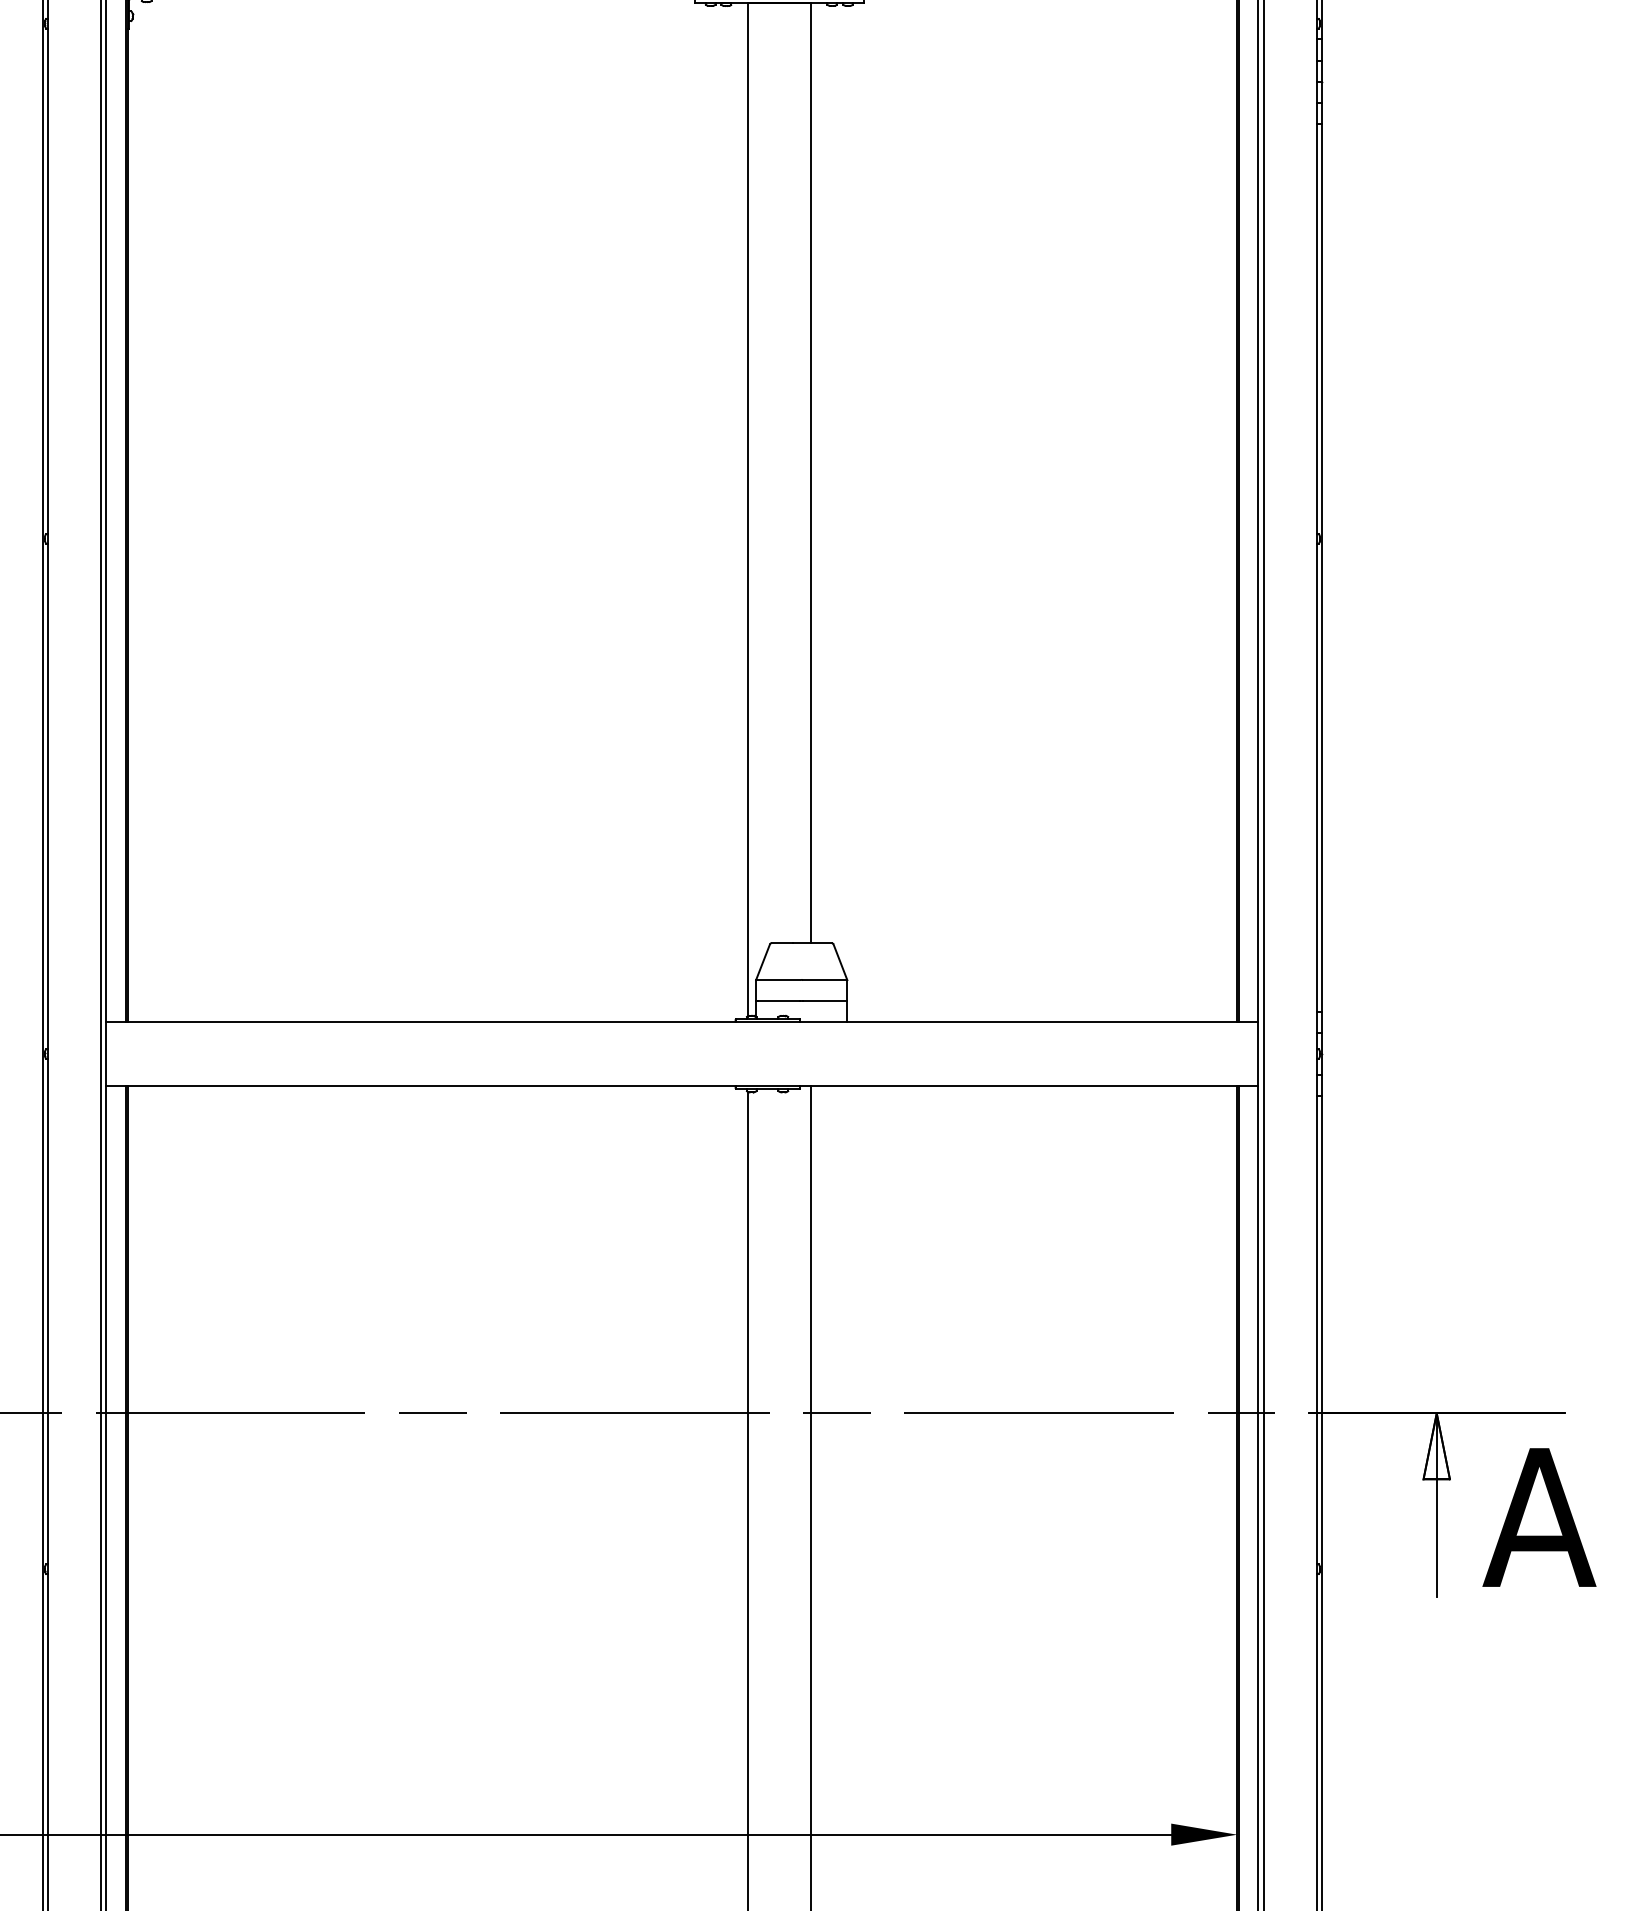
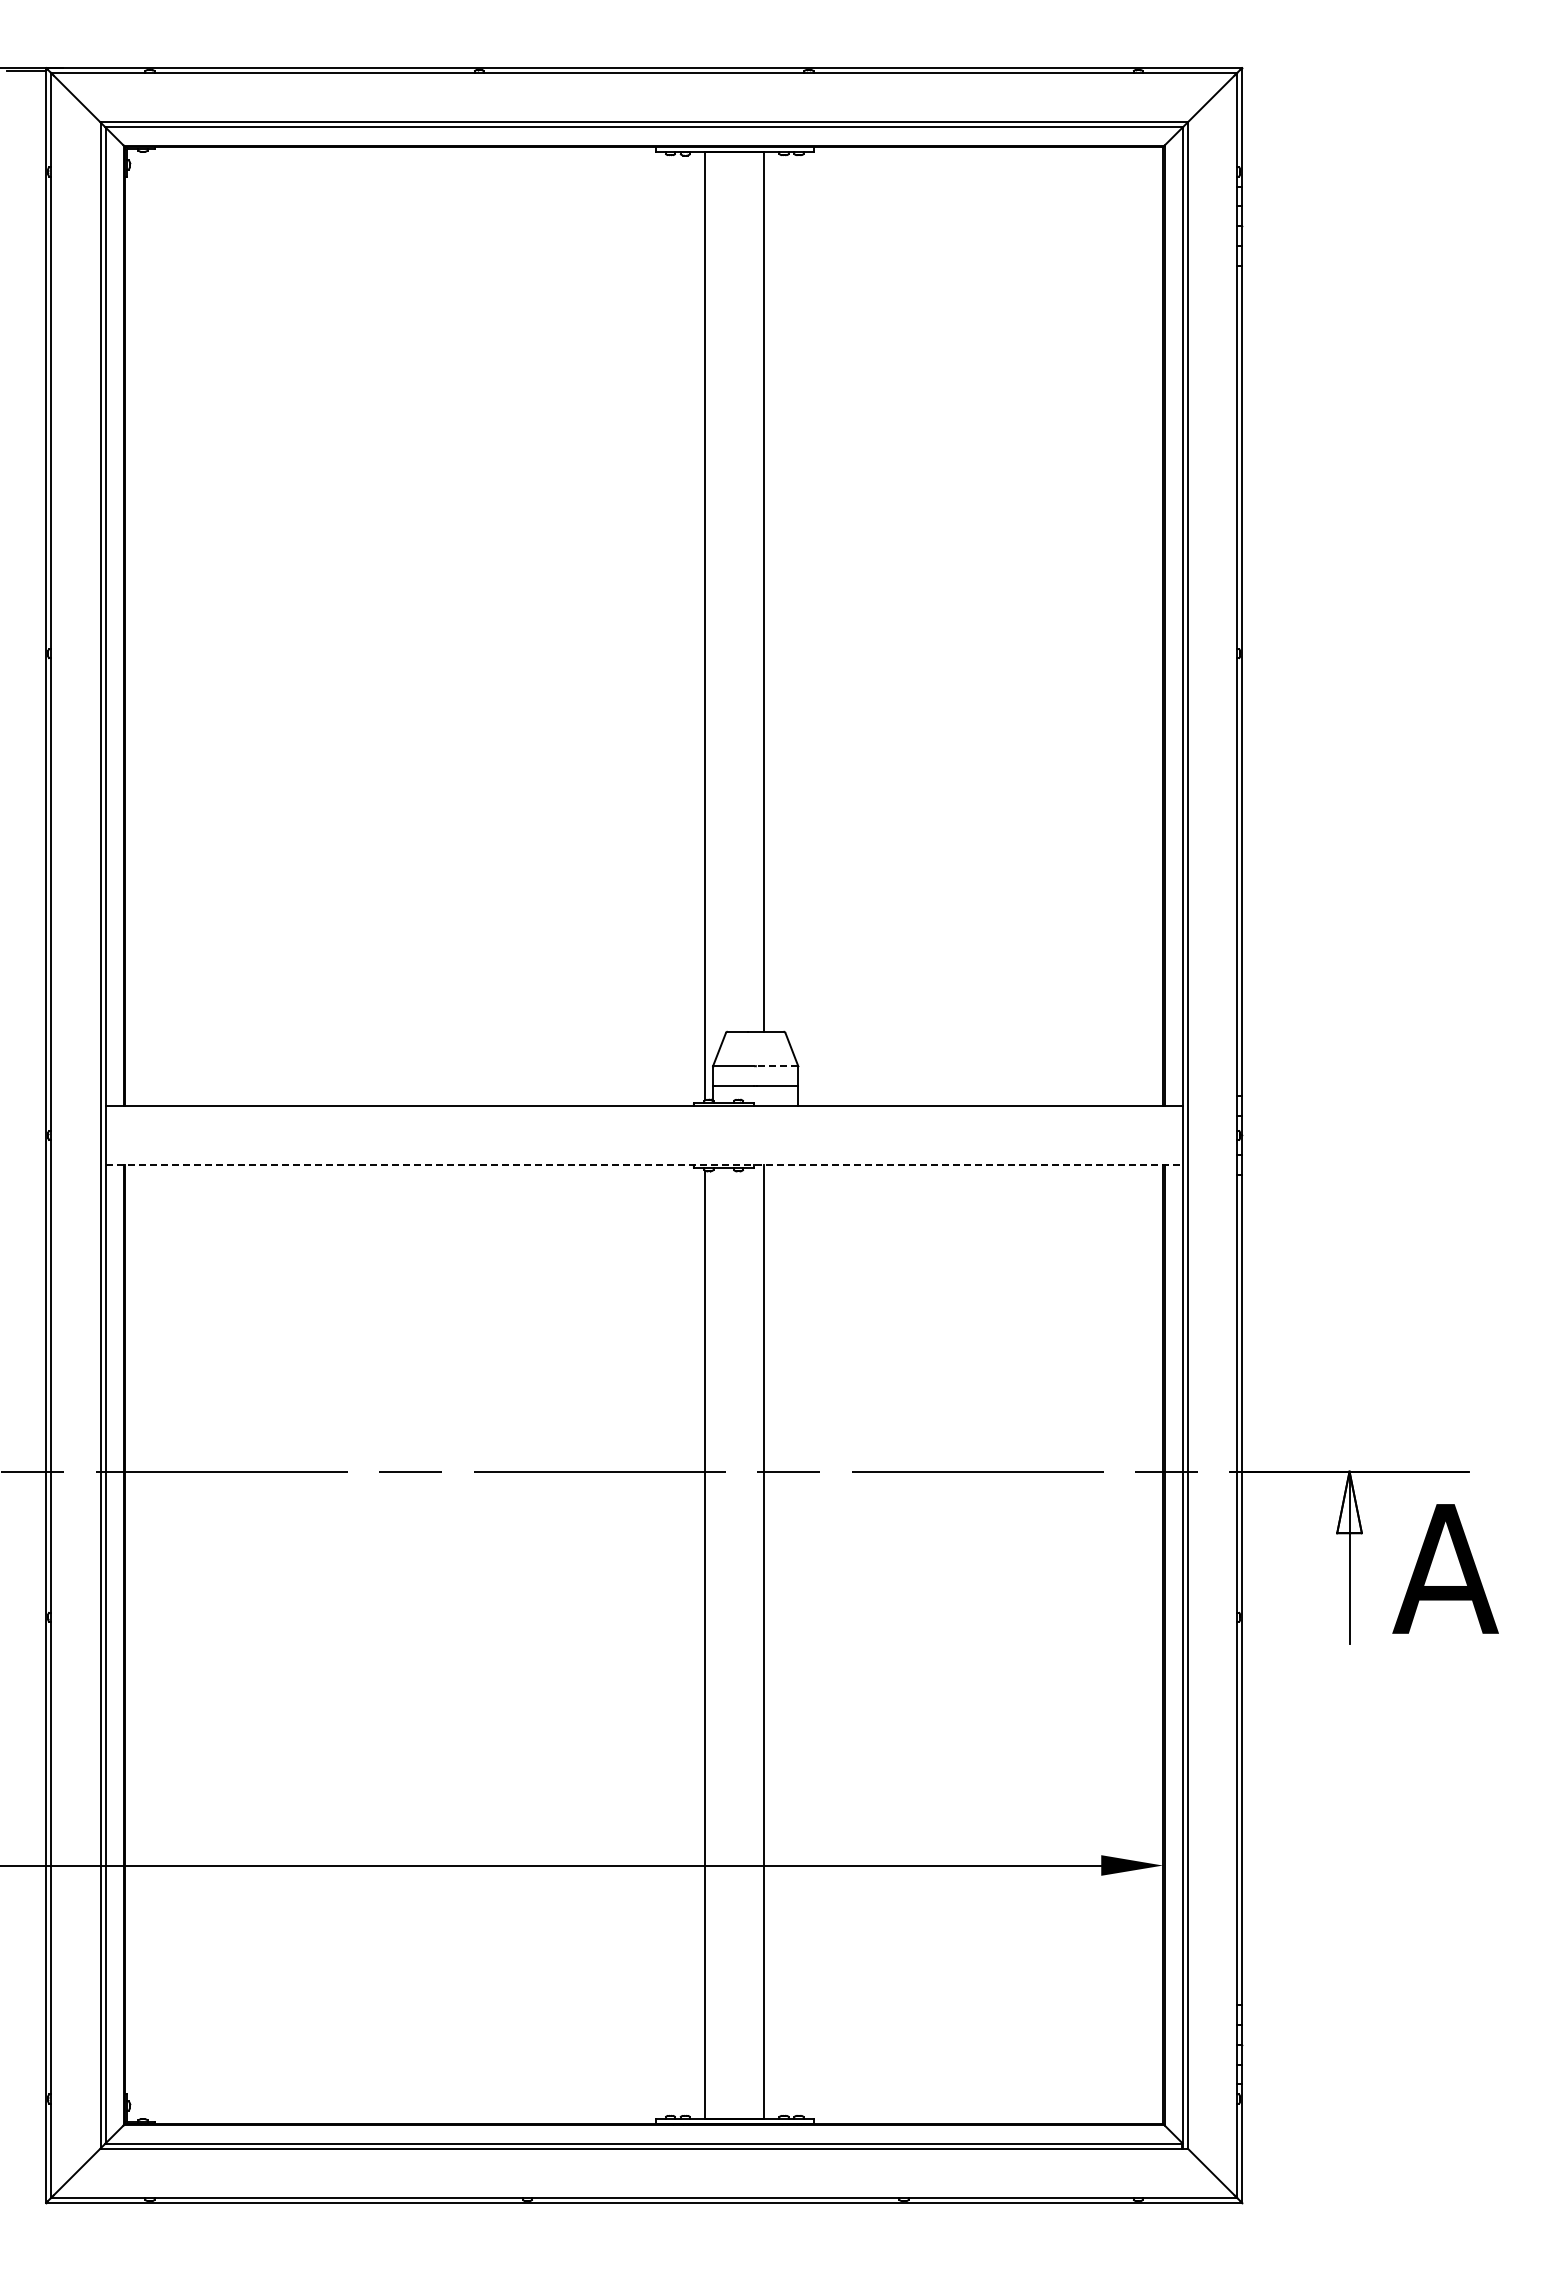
line: (825, 980) -> (777, 1066), solid -> dashed
line: (682, 1086) -> (644, 1165), solid -> dashed

